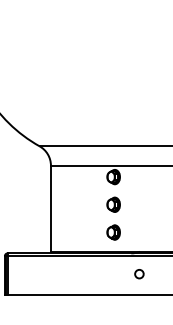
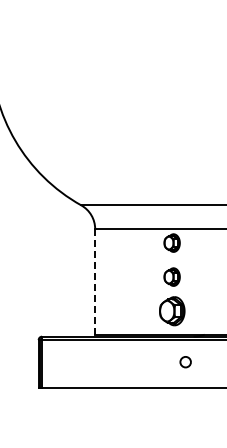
line: (51, 208) -> (95, 281), solid -> dashed
part: (113, 232) -> (171, 310), size x1.6
circle: (139, 274) -> (185, 362), moved

